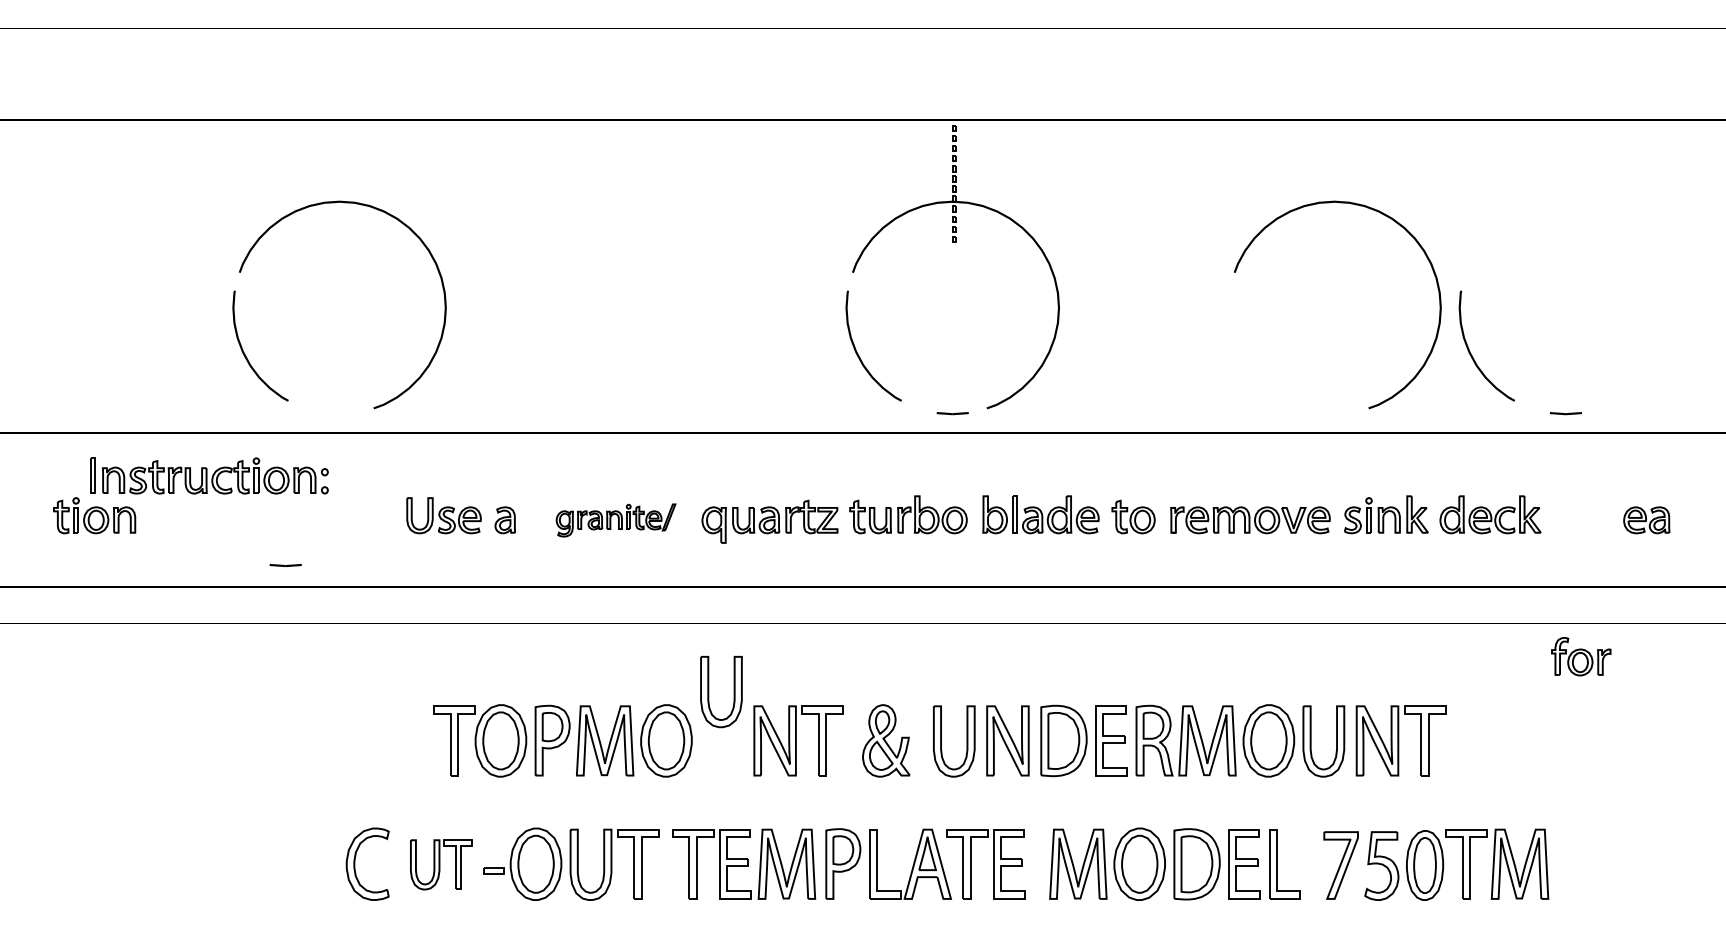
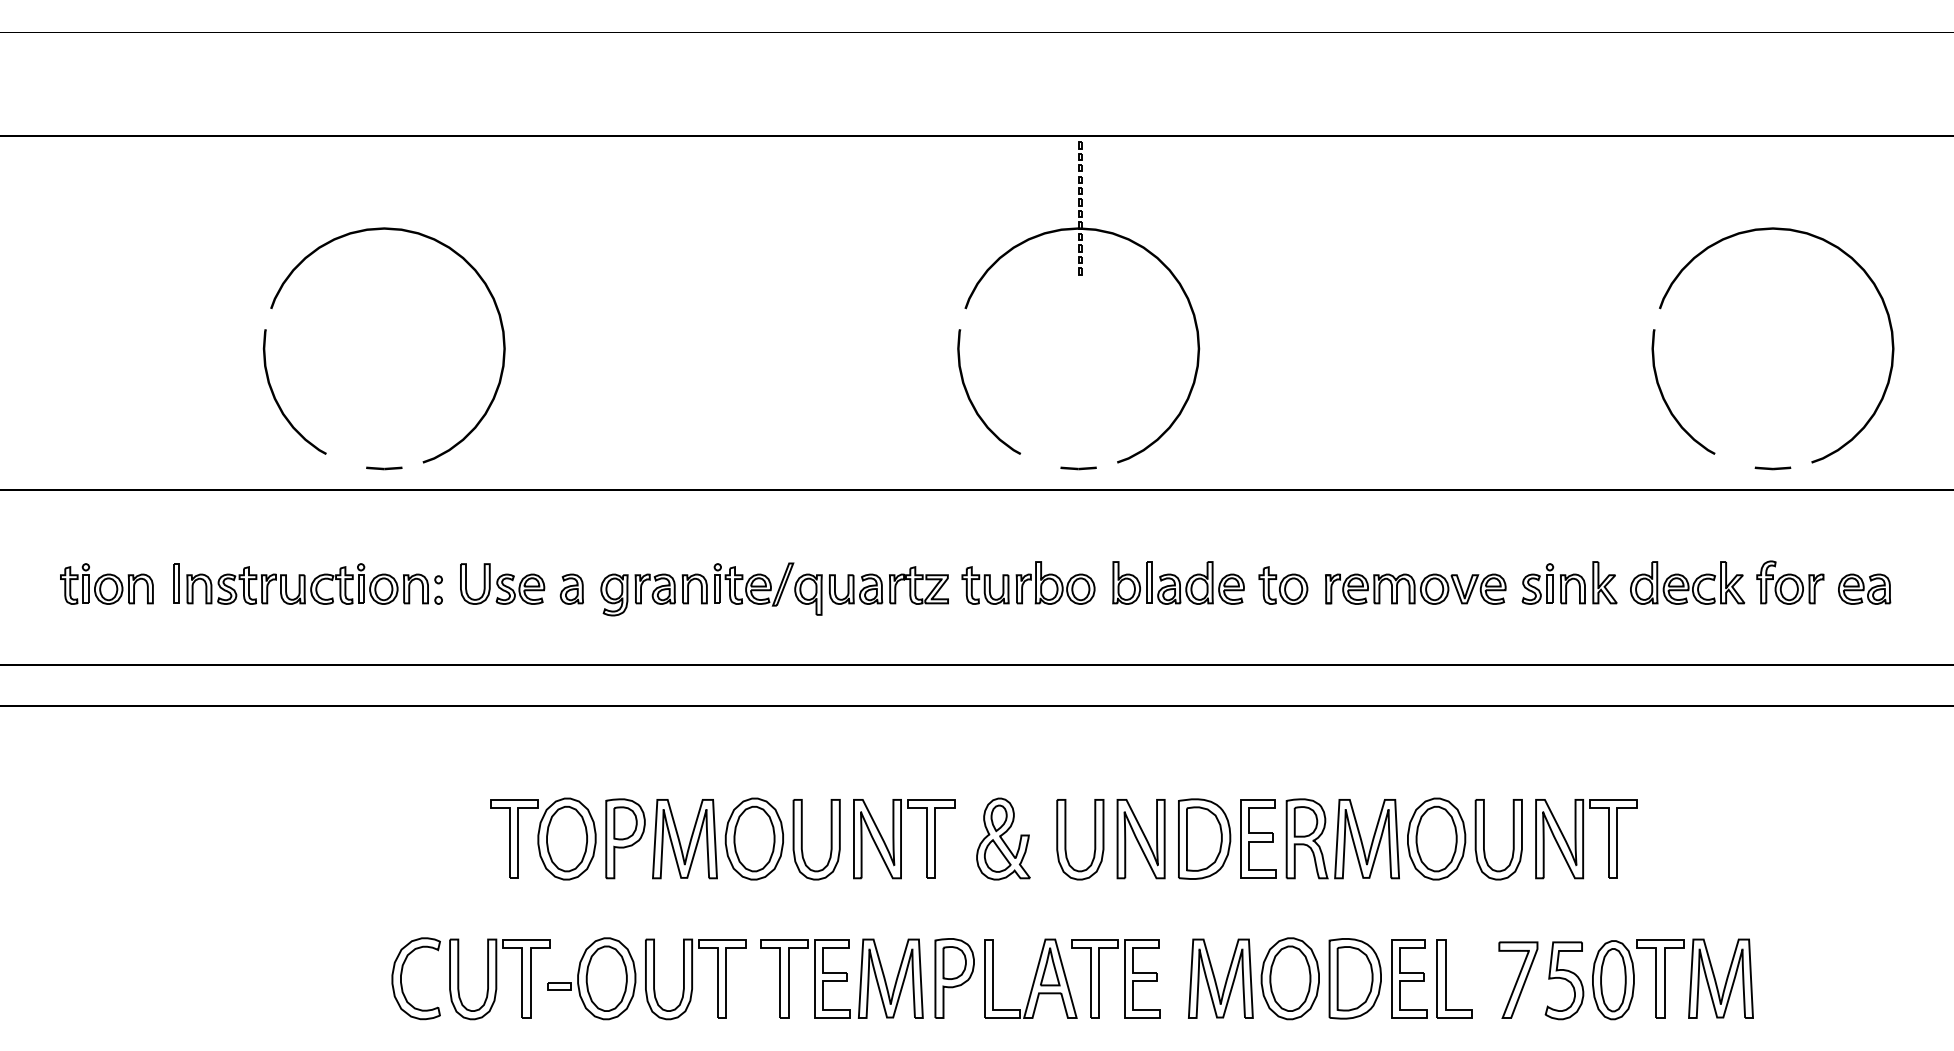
curve: (1397, 224) -> (1844, 254), moved
part: (209, 475) -> (307, 583), moved
part: (616, 520) -> (697, 589), size x1.43
line: (285, 565) -> (384, 468), moved
part: (1581, 656) -> (1790, 582), moved
part: (708, 691) -> (802, 839), moved
part: (441, 864) -> (499, 979), size x1.43

